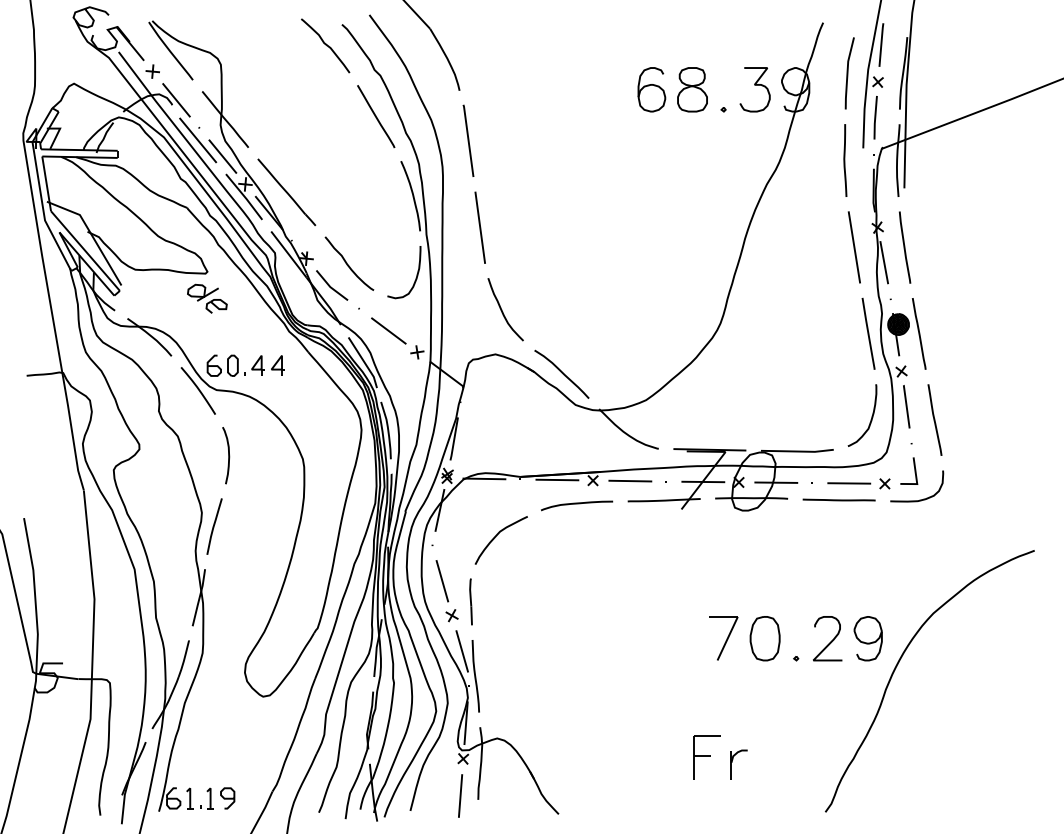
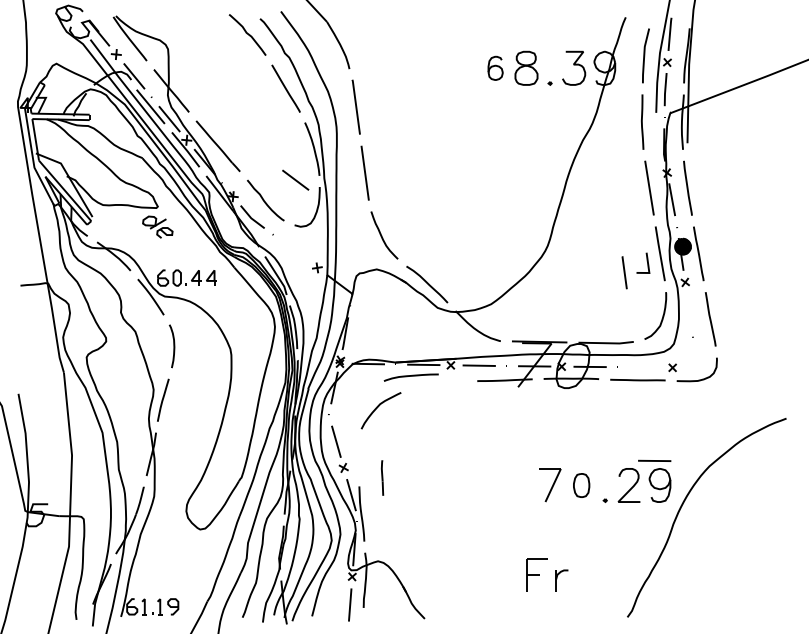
part: (651, 89) -> (495, 68), size x0.7
line: (388, 330) -> (295, 179), moved
line: (906, 406) -> (624, 272), moved
line: (914, 470) -> (647, 262), moved
line: (849, 483) -> (654, 461), moved
curve: (577, 504) -> (411, 376), moved
line: (470, 601) -> (382, 477), moved
part: (764, 638) -> (581, 485), size x0.7

